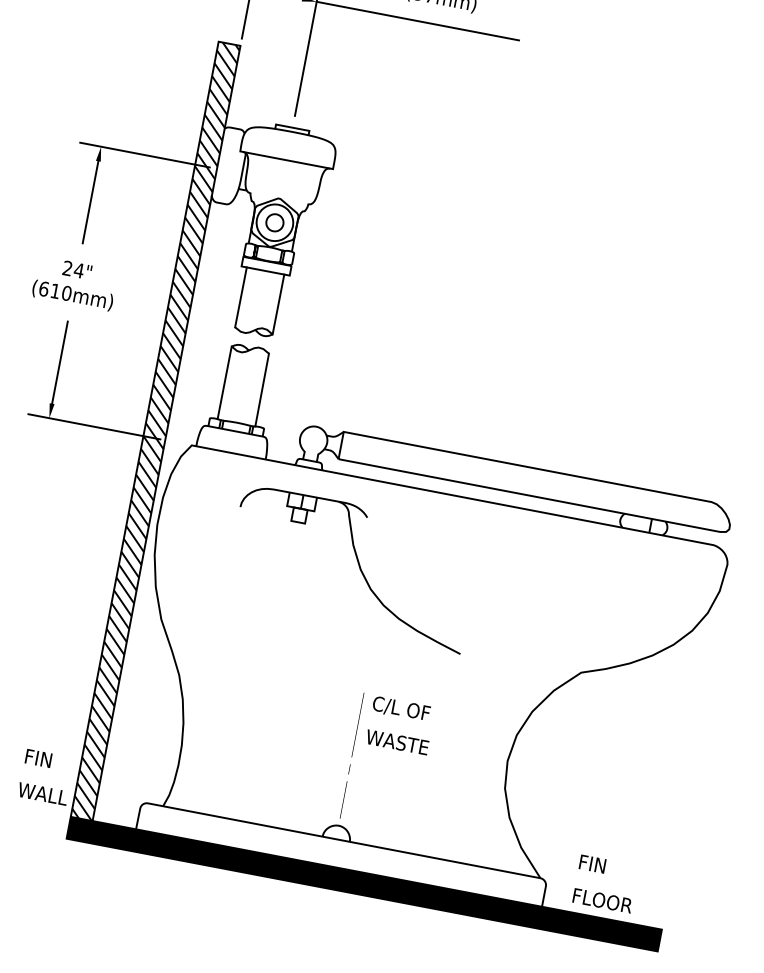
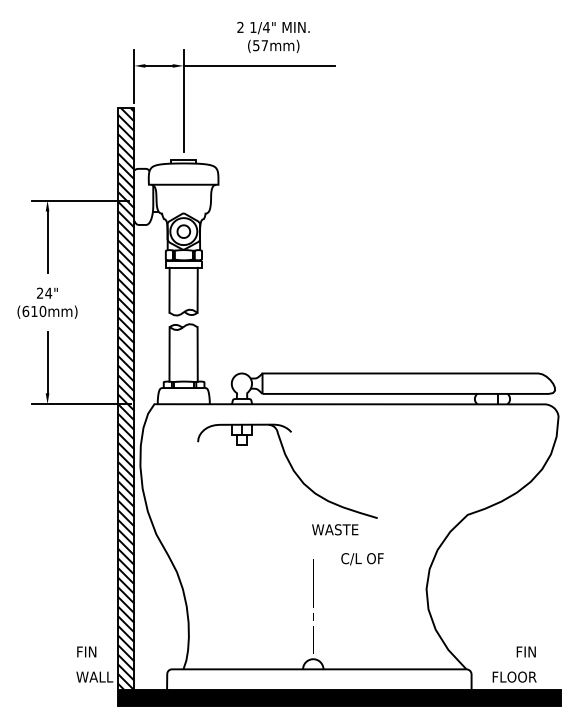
text: (401, 709) -> (362, 559), moved
text: (397, 742) -> (335, 529), moved
text: (591, 863) -> (525, 651), moved

